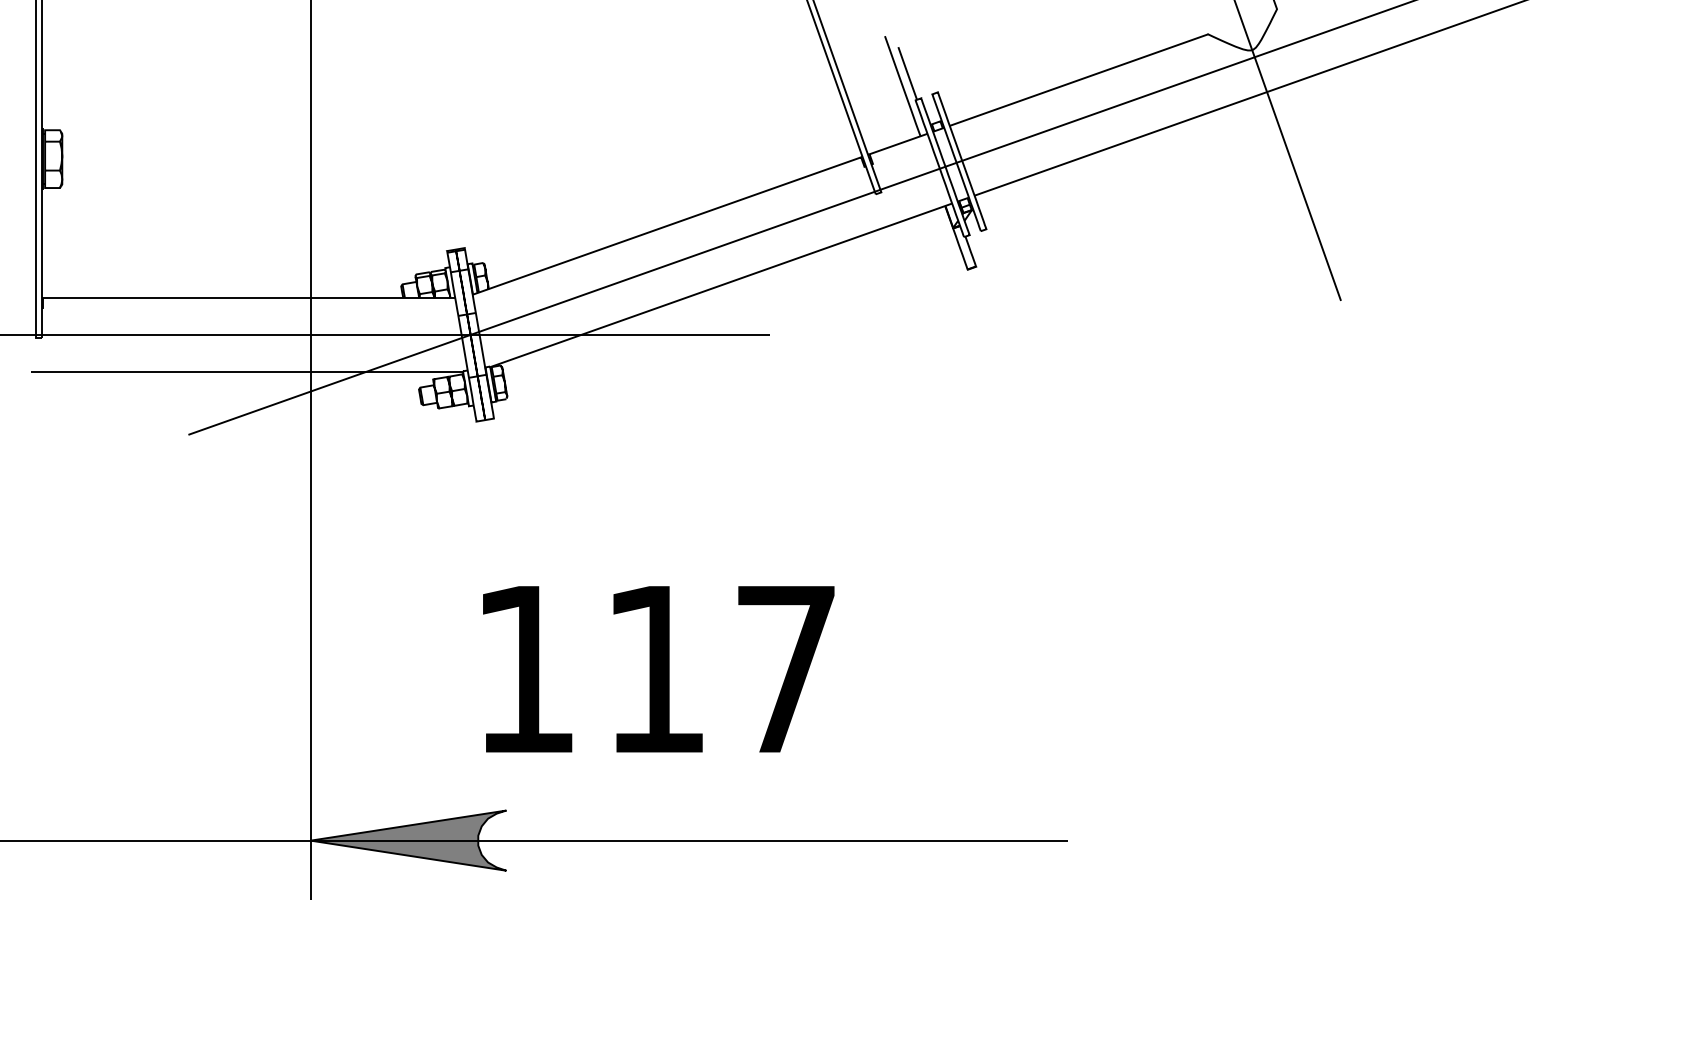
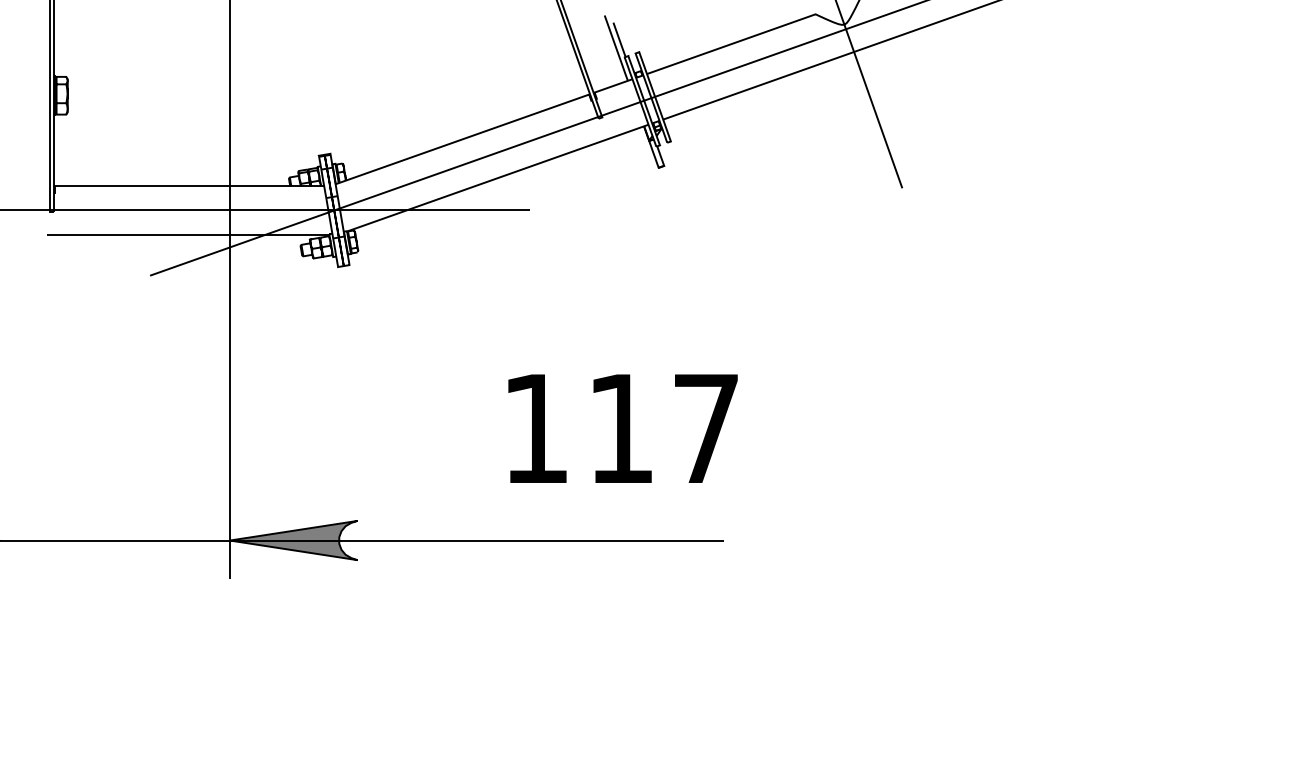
text: (657, 668) -> (622, 428), moved

